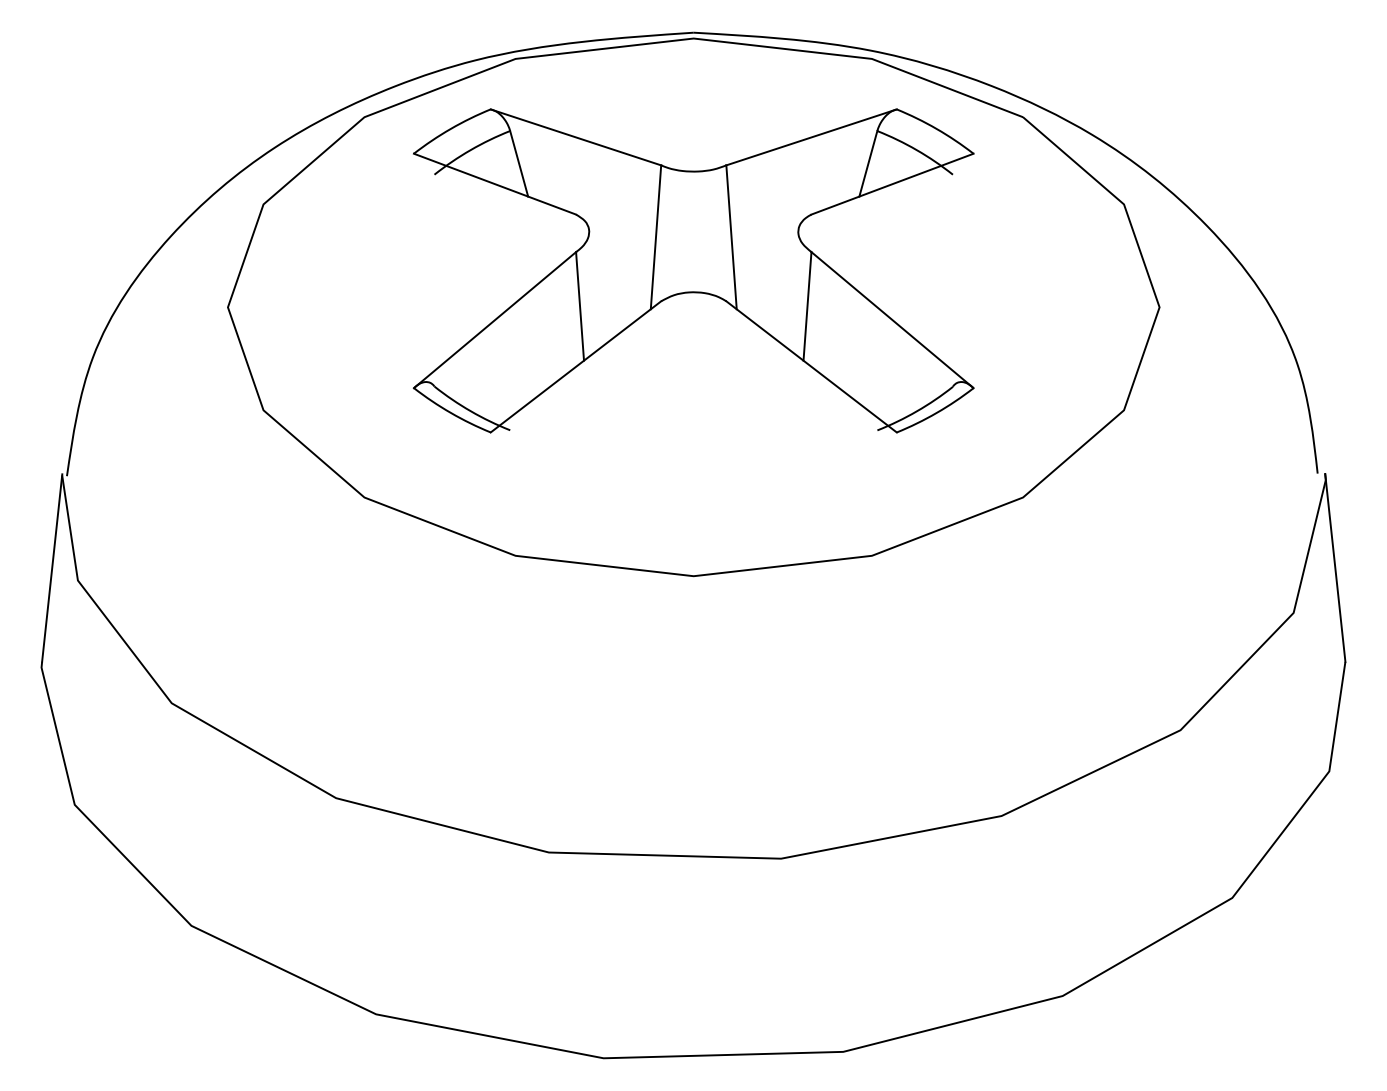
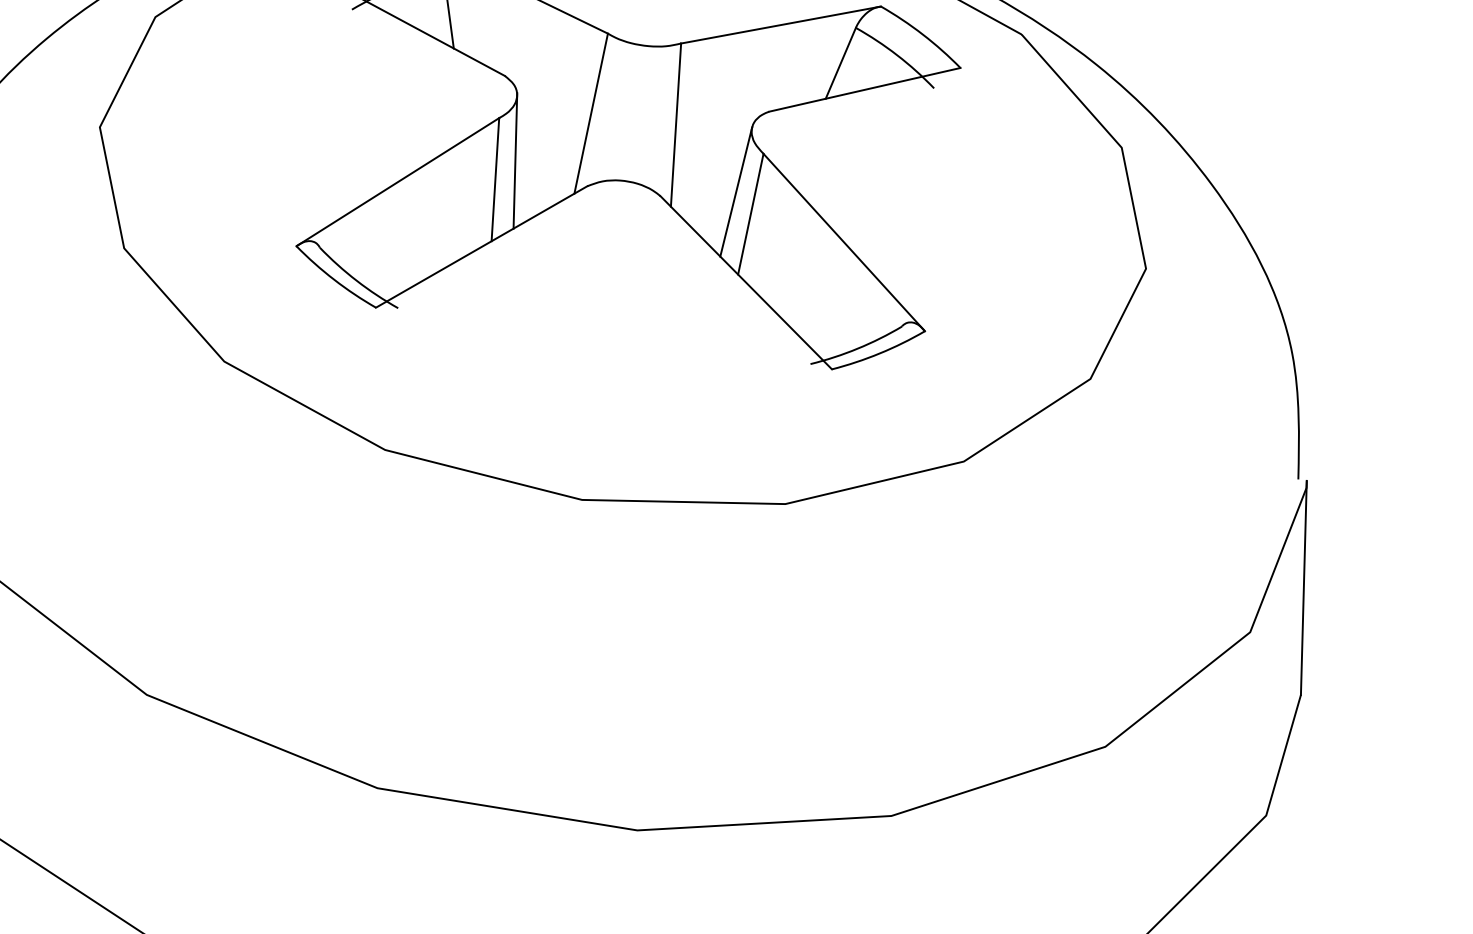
line: (594, 287) -> (514, 160), added
line: (791, 288) -> (735, 191), added

